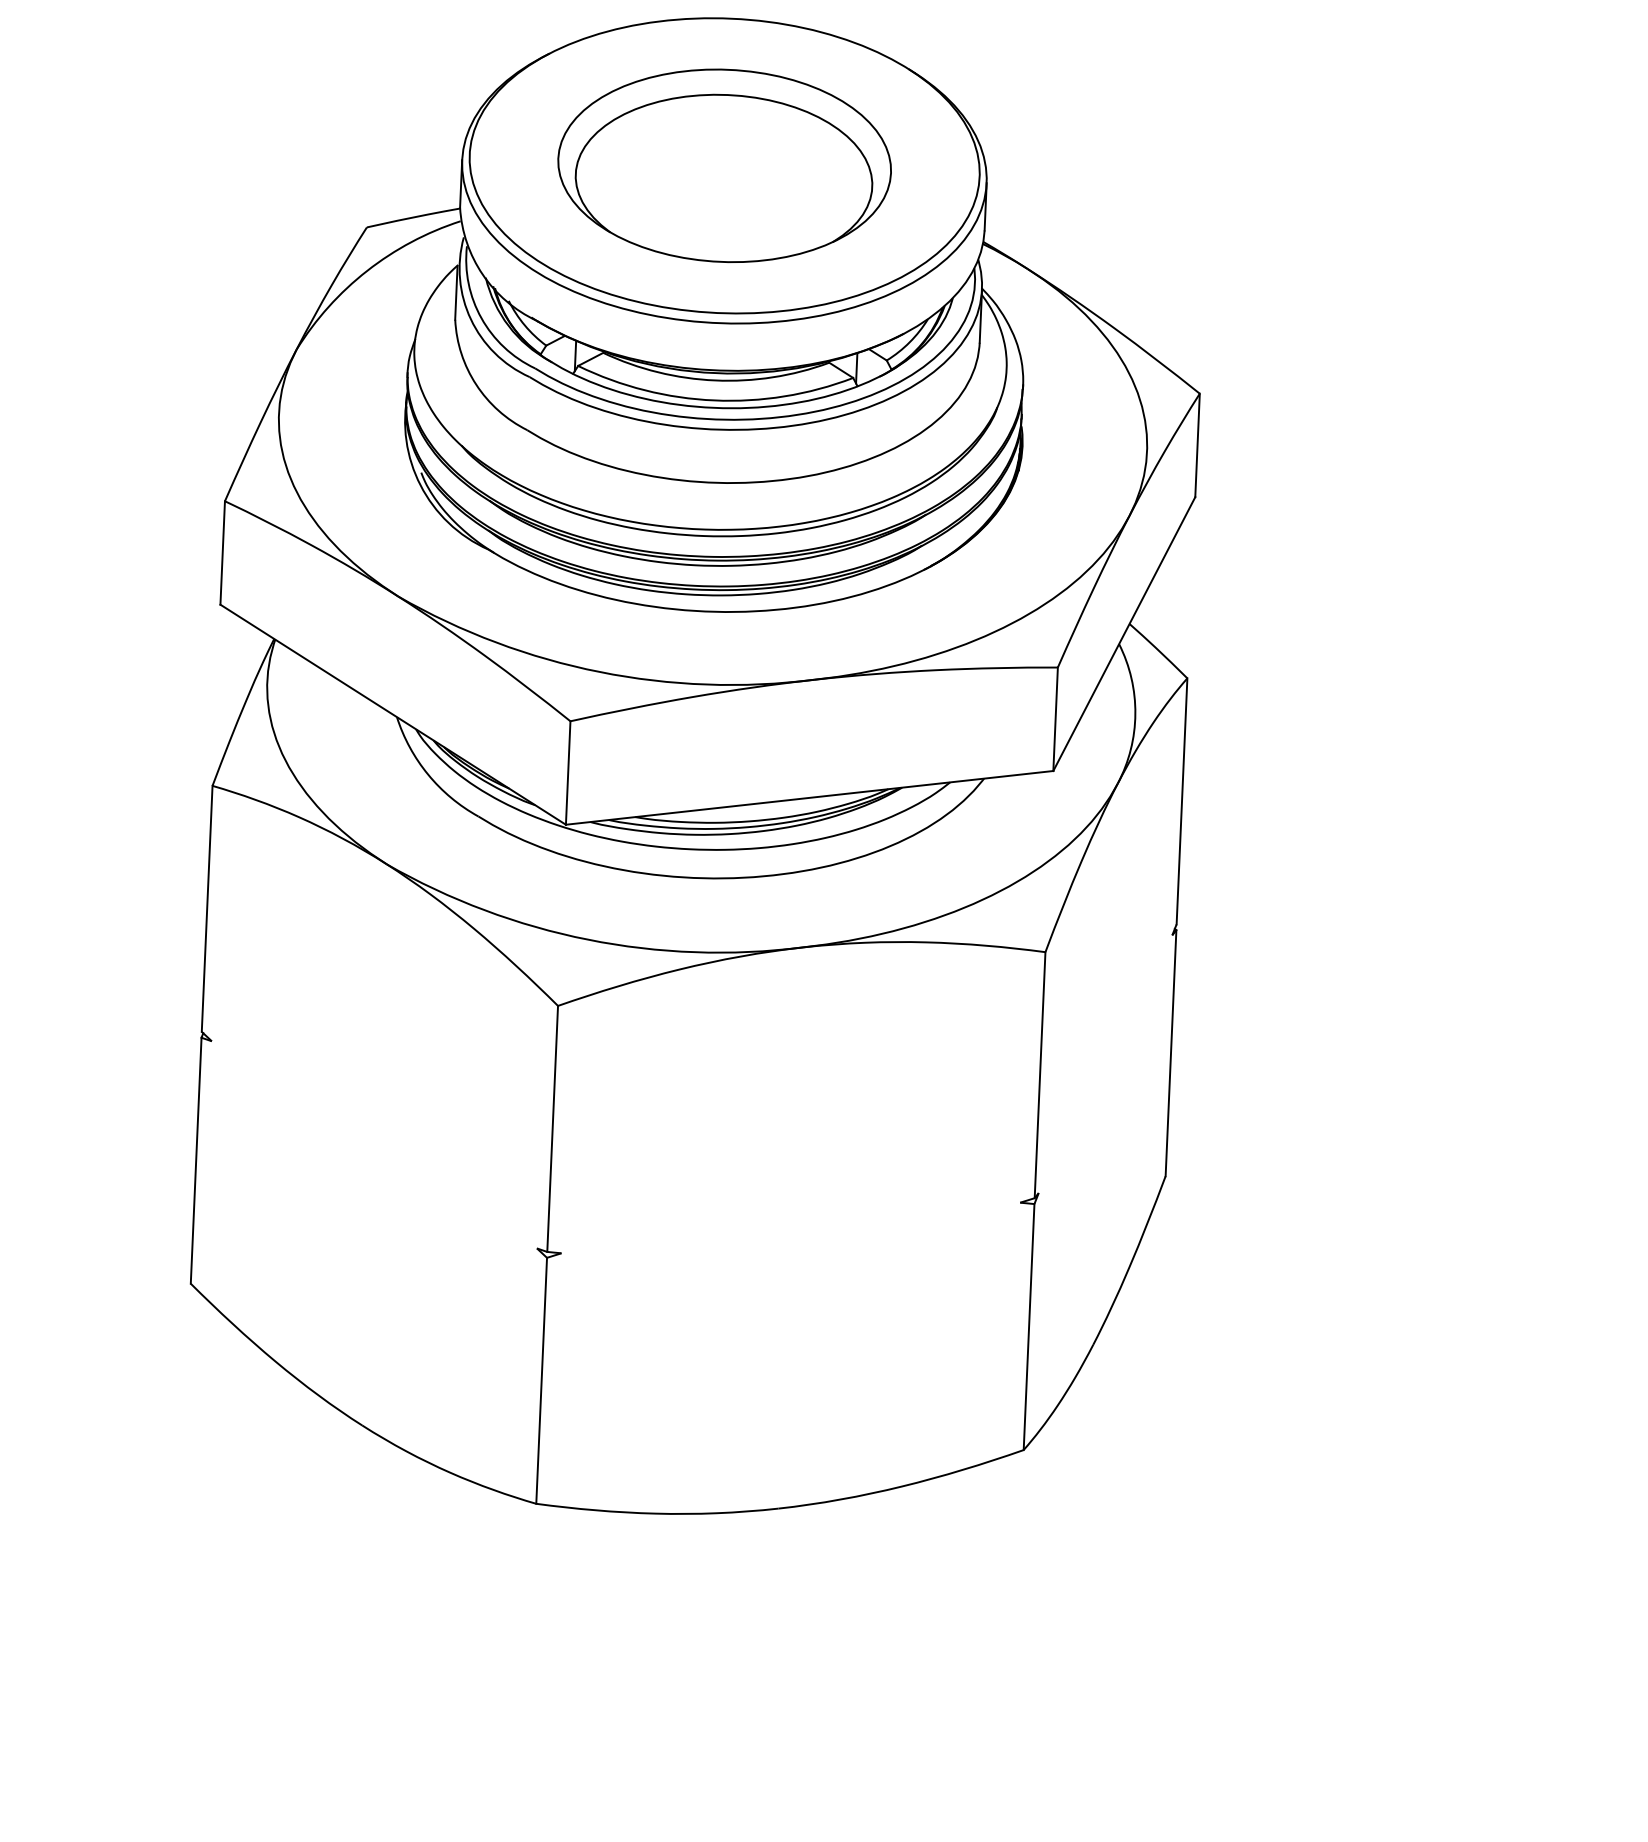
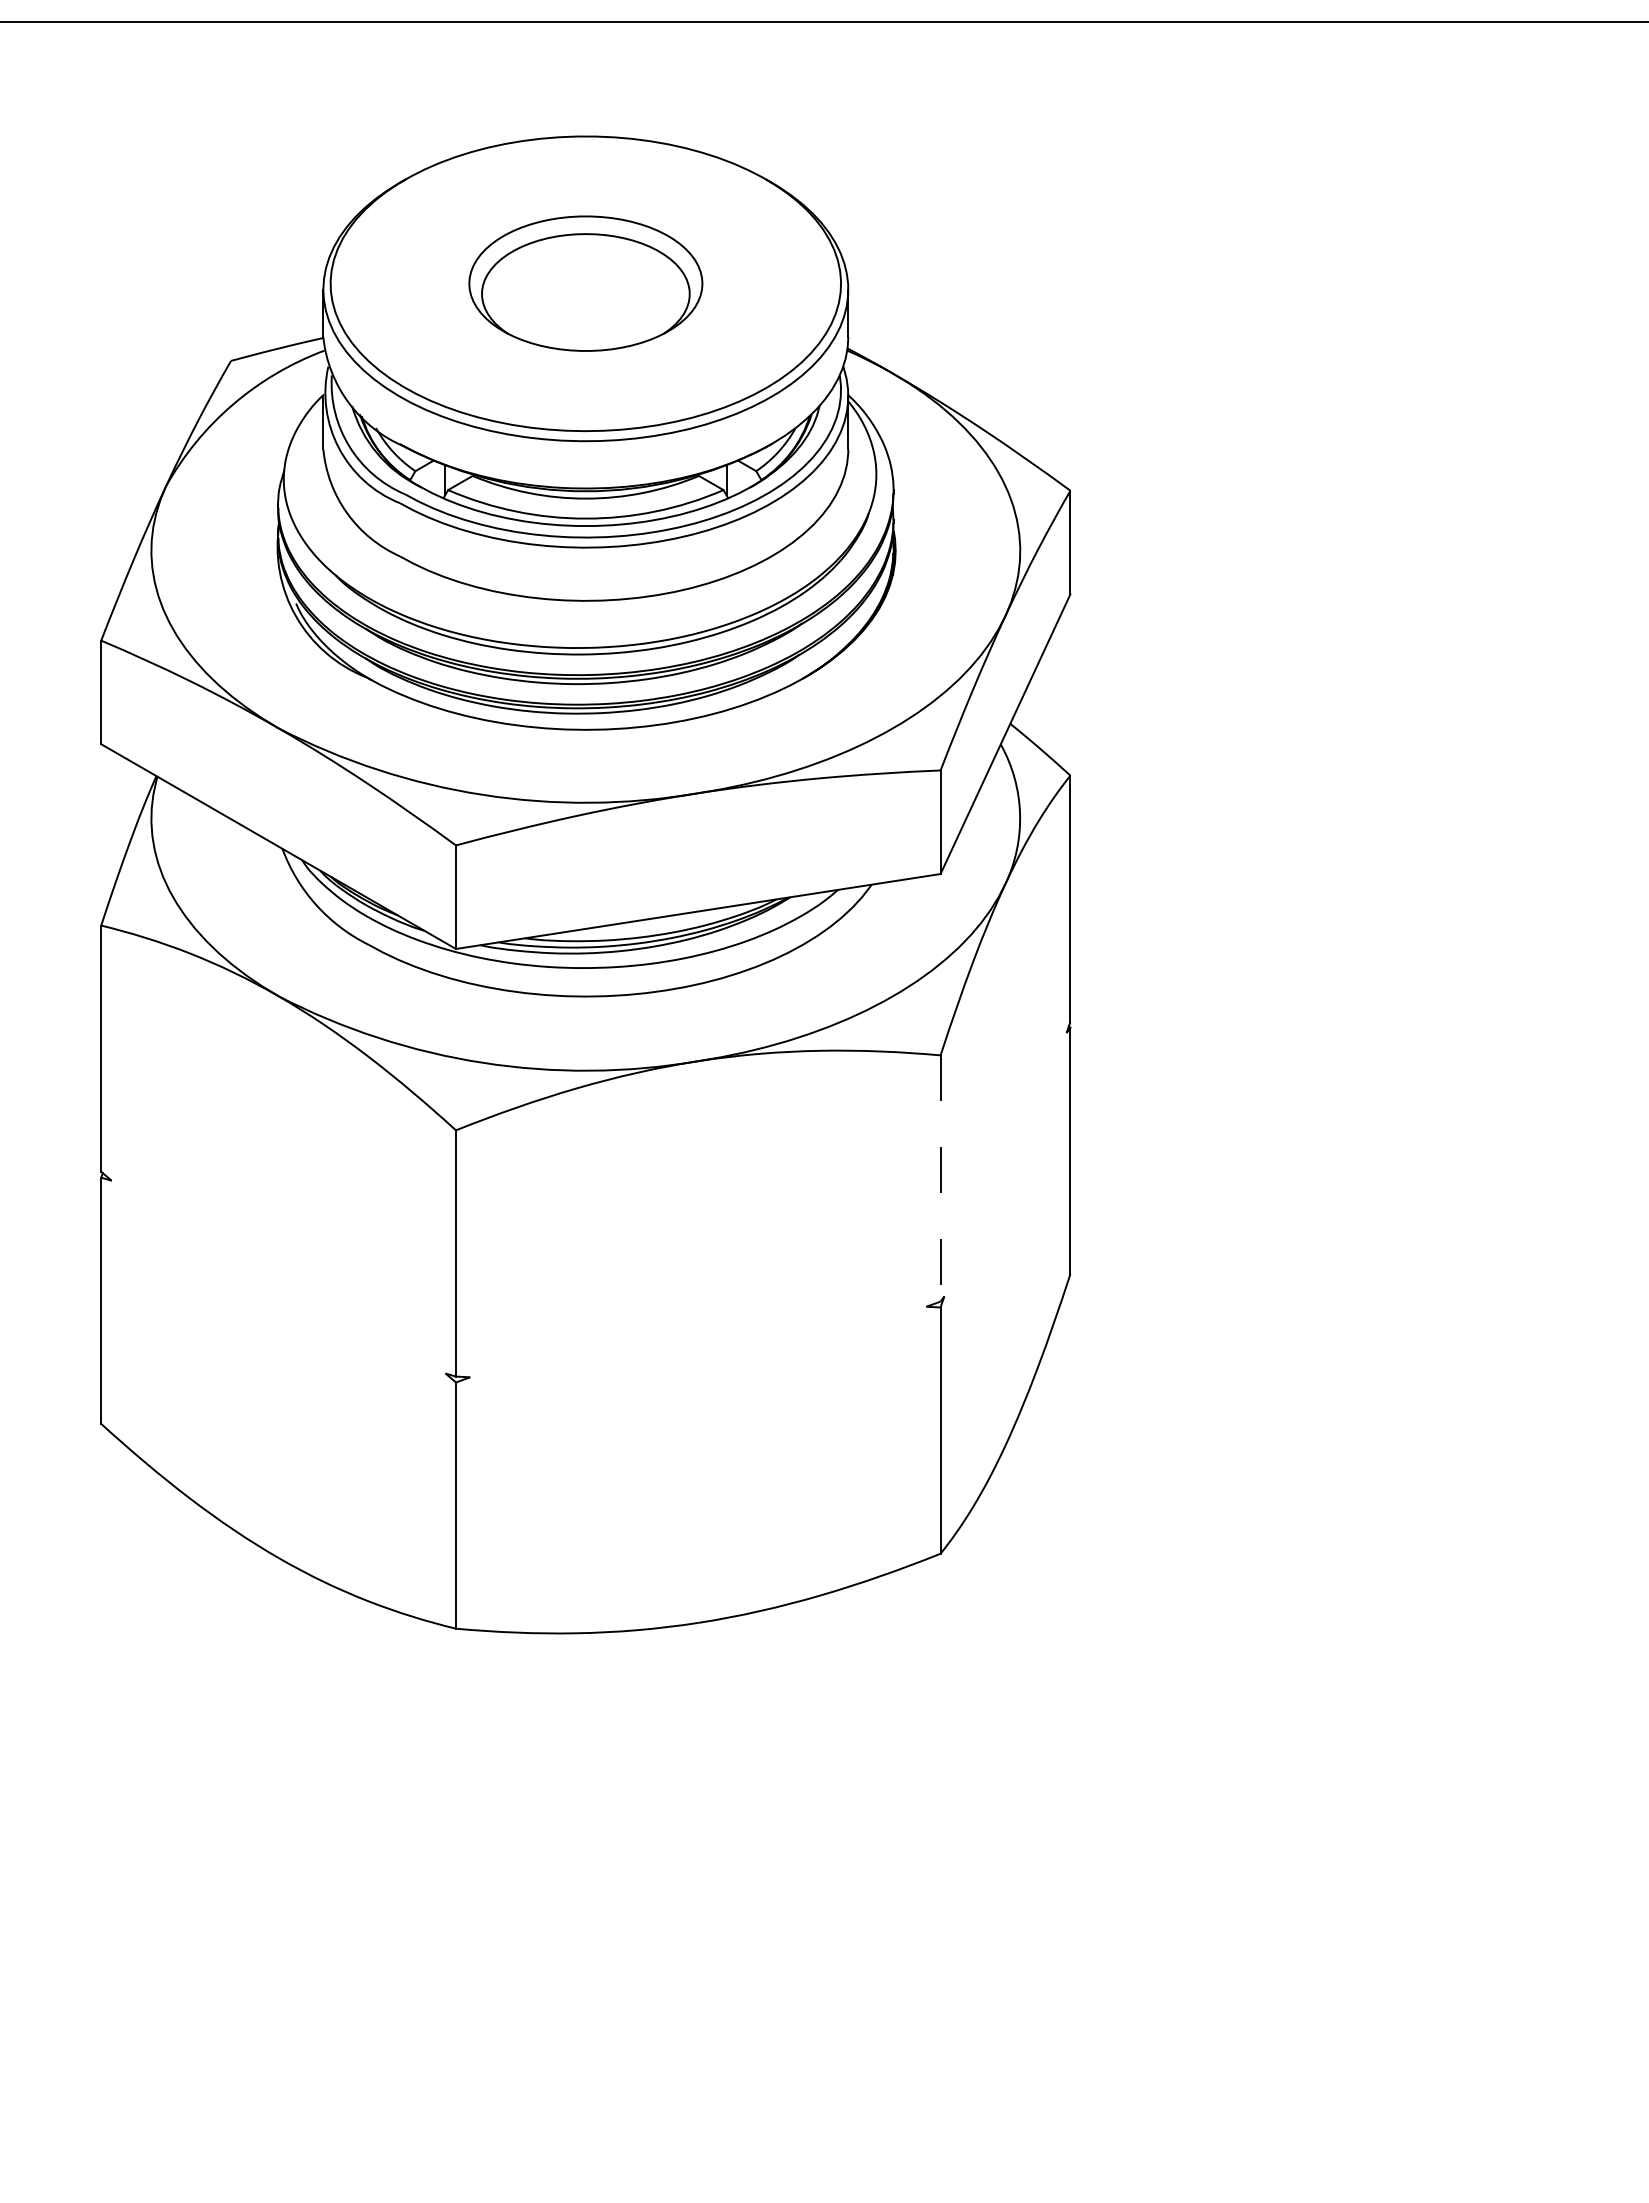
part: (724, 165) -> (585, 283), size x0.7
line: (1039, 1076) -> (940, 1179), solid -> dashed

